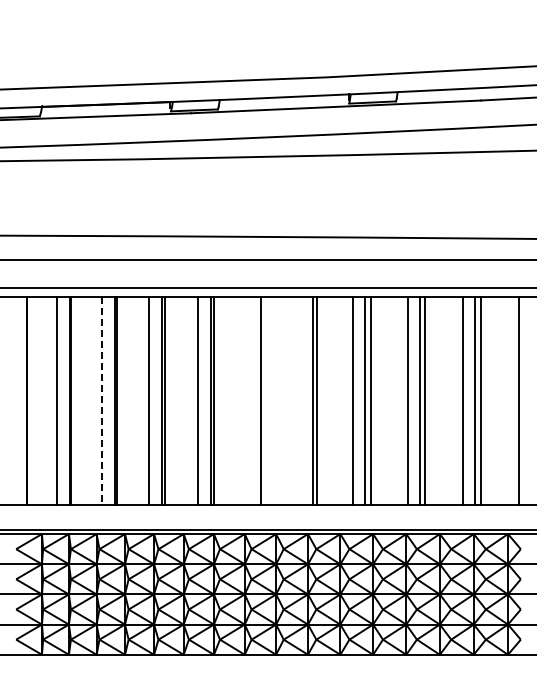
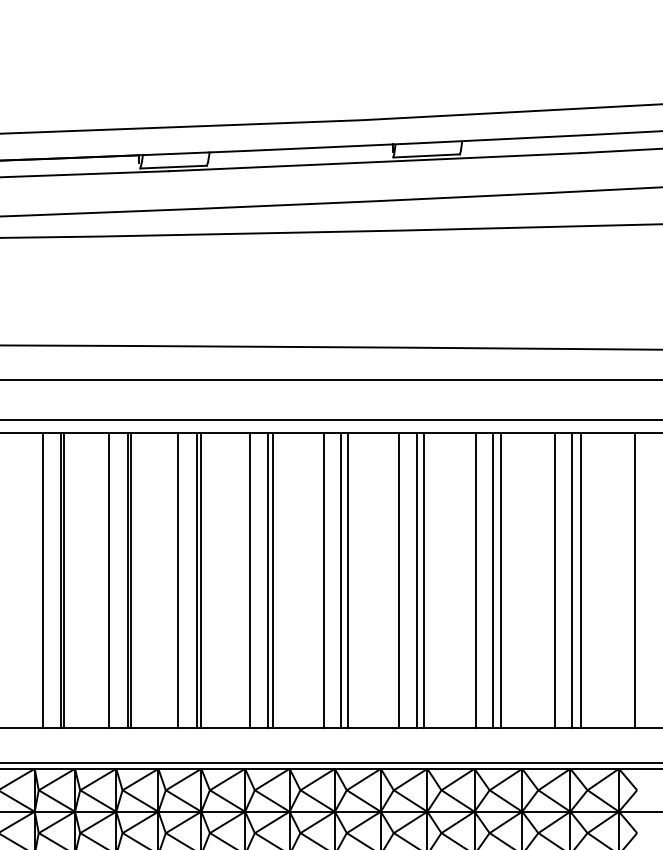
line: (102, 401) -> (43, 580), dashed -> solid
line: (248, 401) -> (250, 580), added
line: (264, 401) -> (273, 580), added
line: (300, 401) -> (324, 580), added

